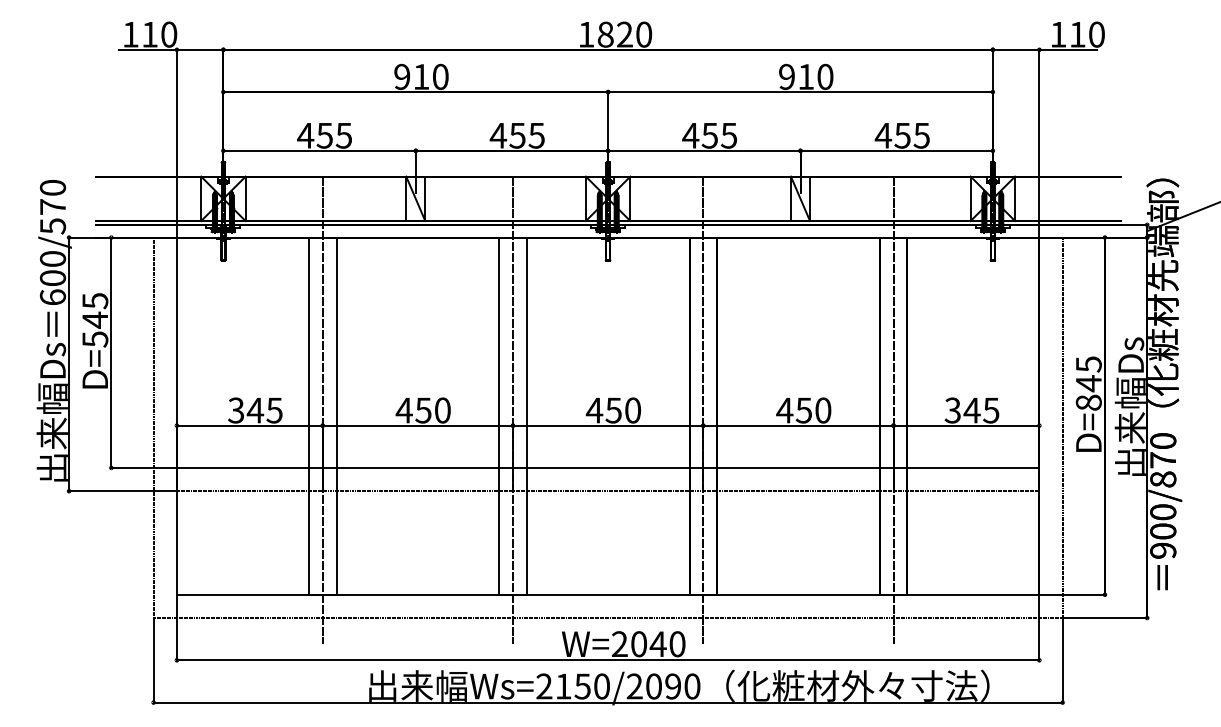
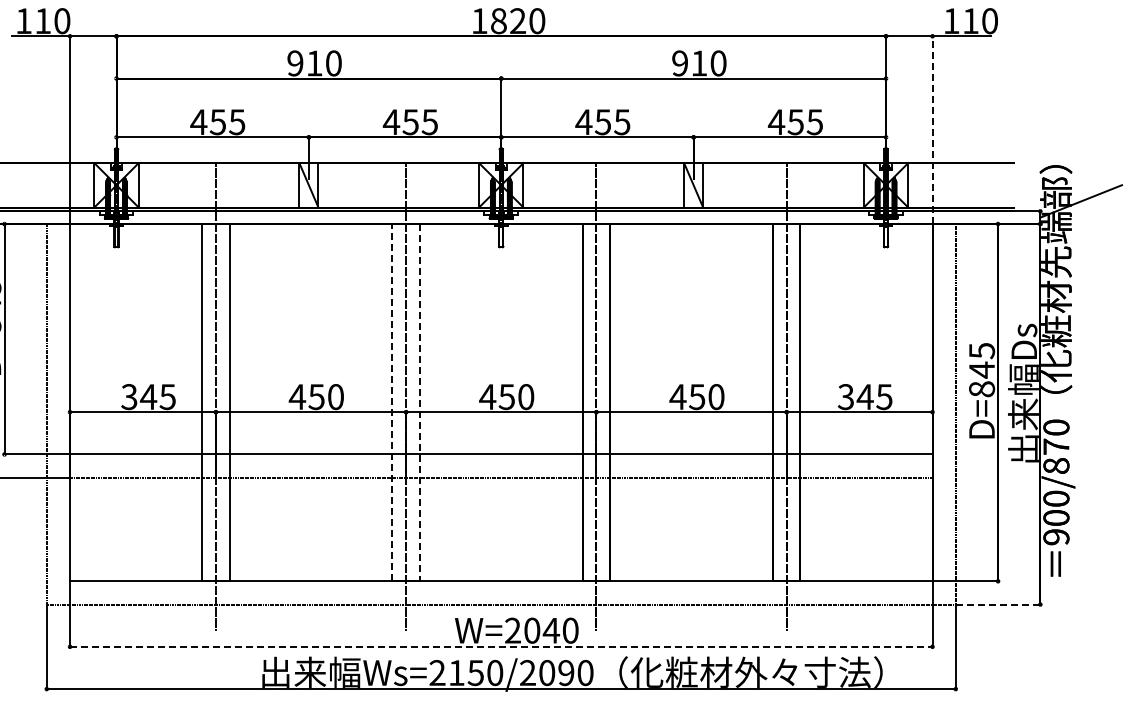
line: (1039, 143) -> (932, 129), solid -> dashed
line: (499, 416) -> (392, 402), solid -> dashed
line: (526, 416) -> (419, 402), solid -> dashed
line: (1105, 618) -> (998, 604), solid -> dashed
line: (608, 660) -> (501, 646), solid -> dashed

